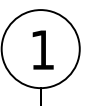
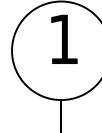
text: (42, 49) -> (63, 38), moved

